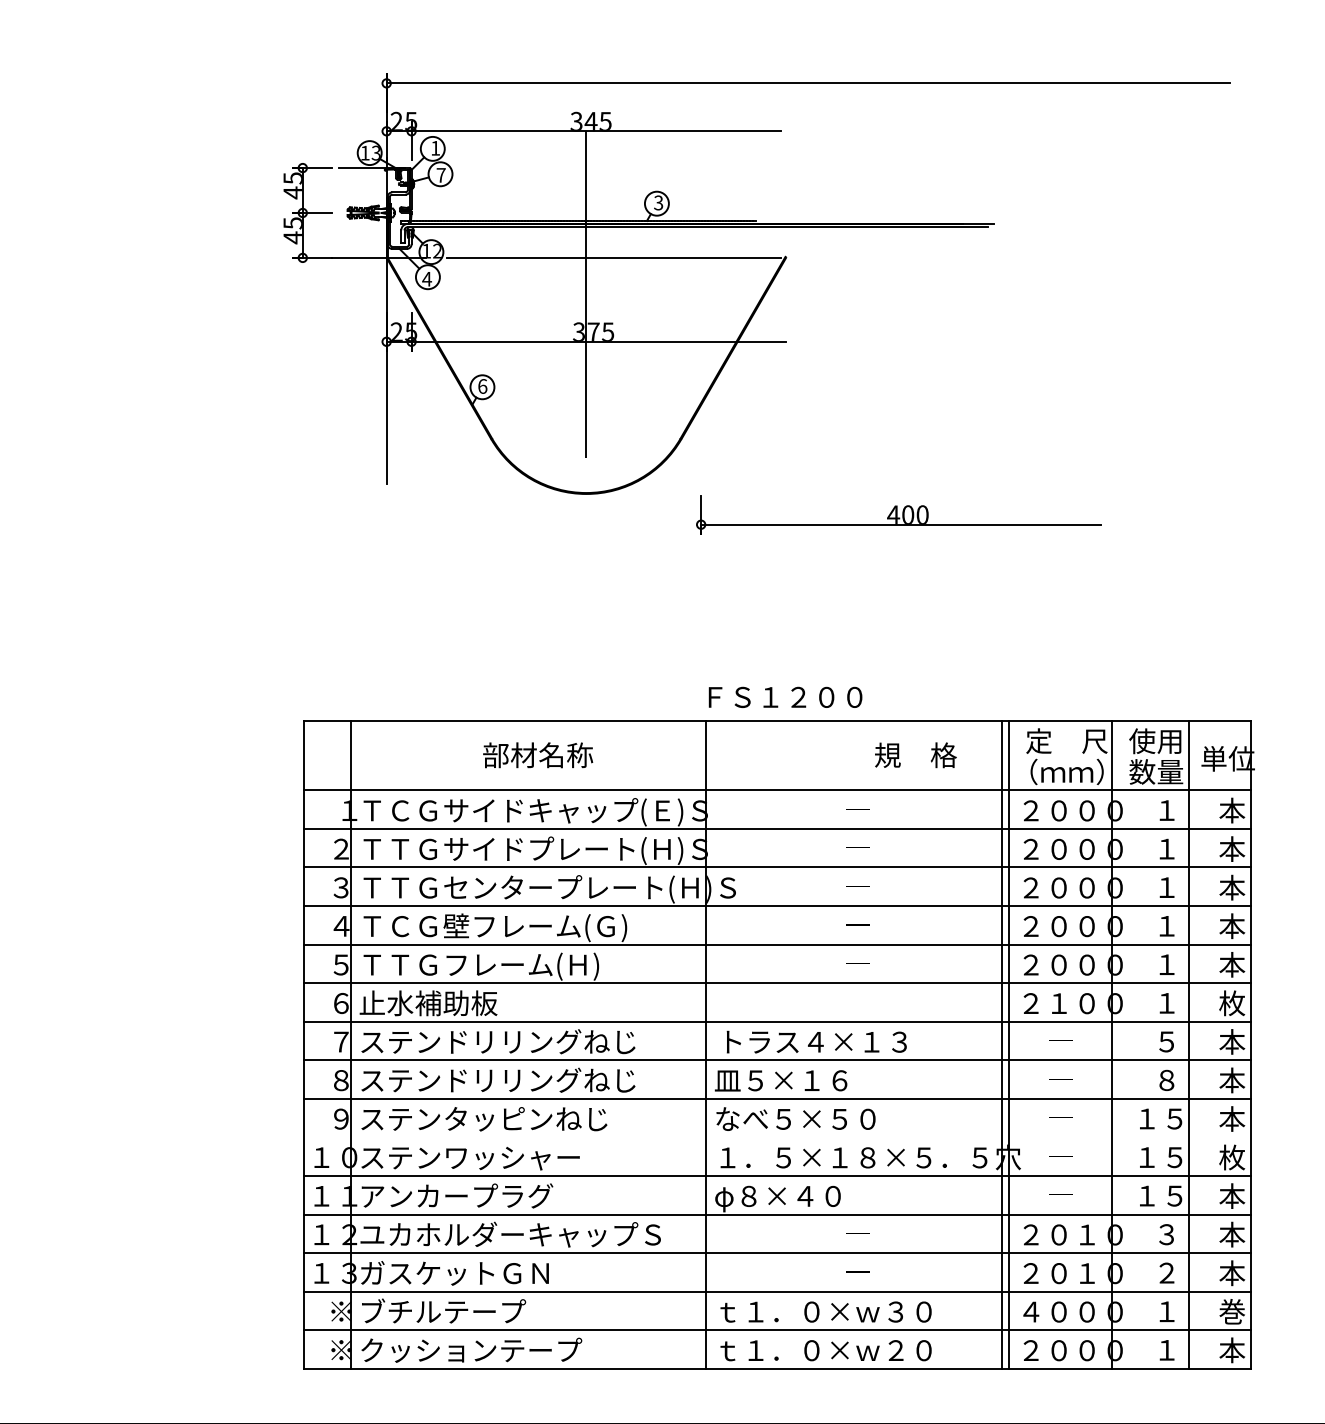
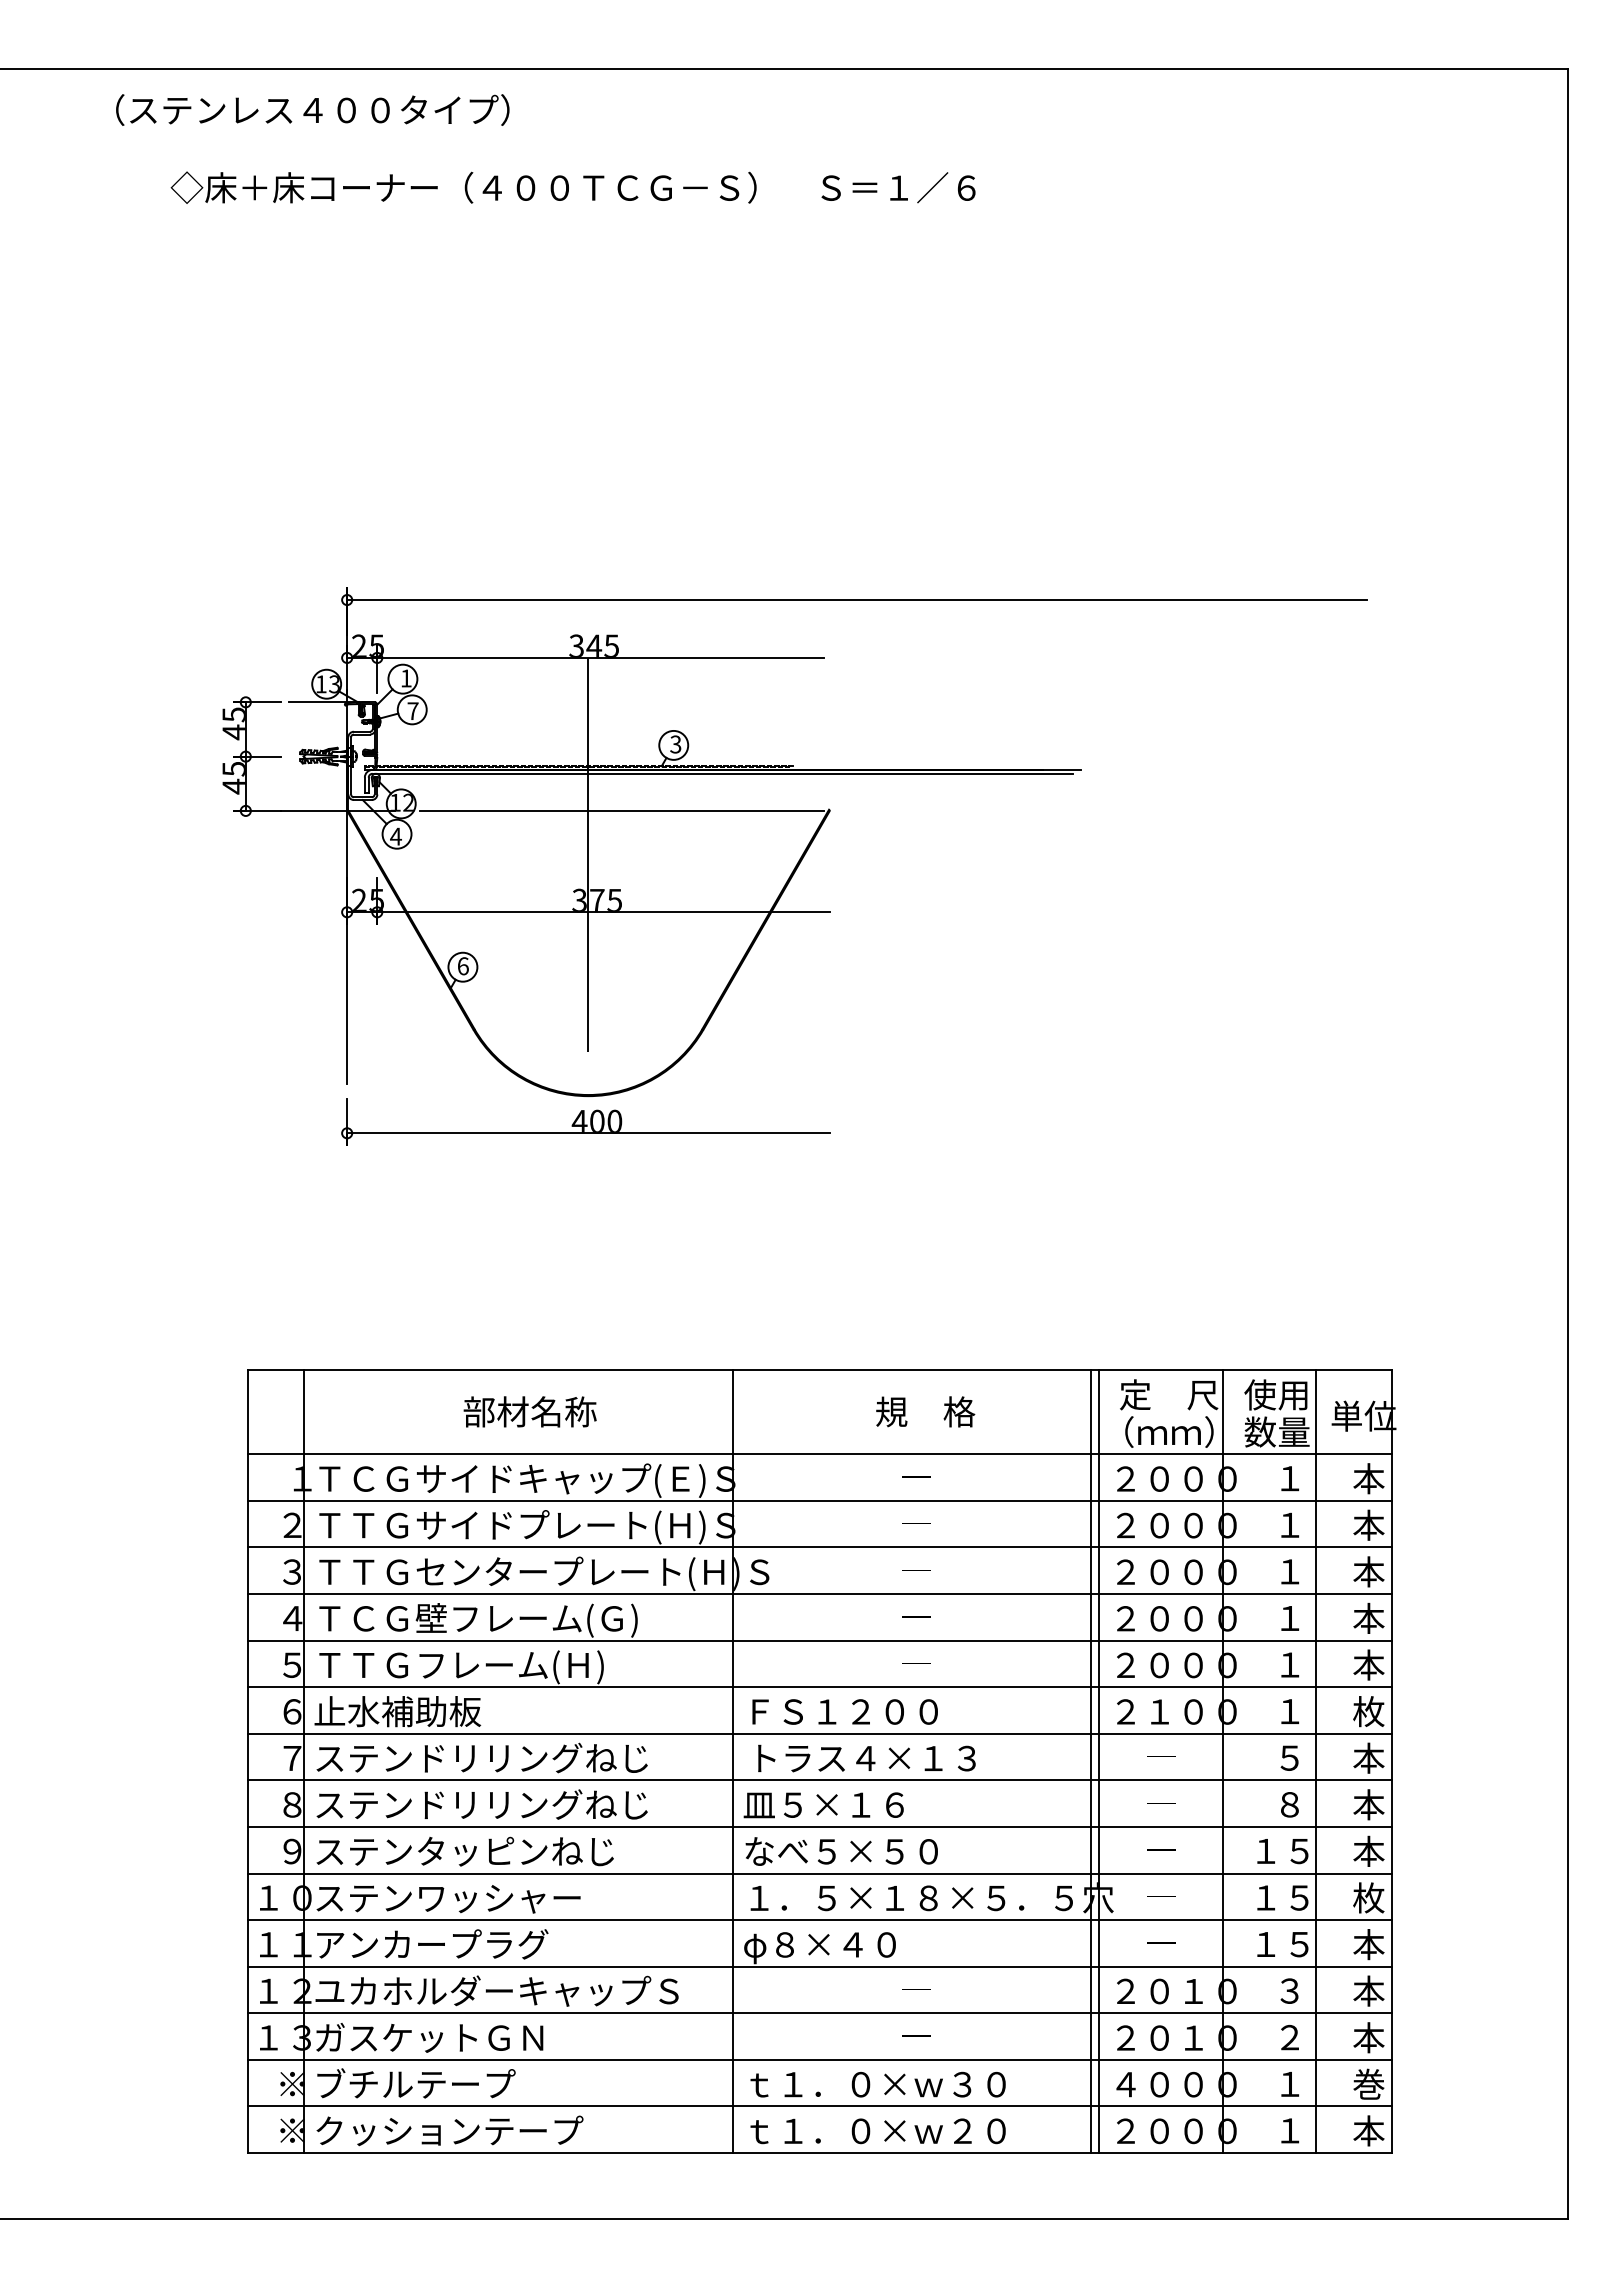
part: (898, 514) -> (585, 1121), moved
text: (785, 697) -> (844, 1711), moved
text: (915, 754) -> (925, 1411), moved
line: (777, 1137) -> (819, 1873), added

